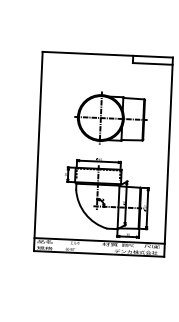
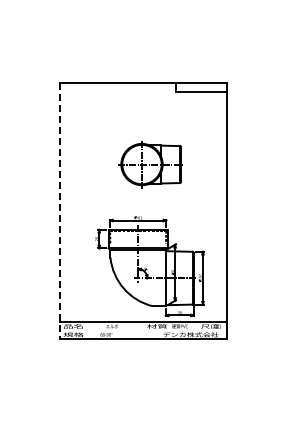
part: (110, 118) -> (150, 164), size x0.7
line: (38, 151) -> (59, 211), solid -> dashed

